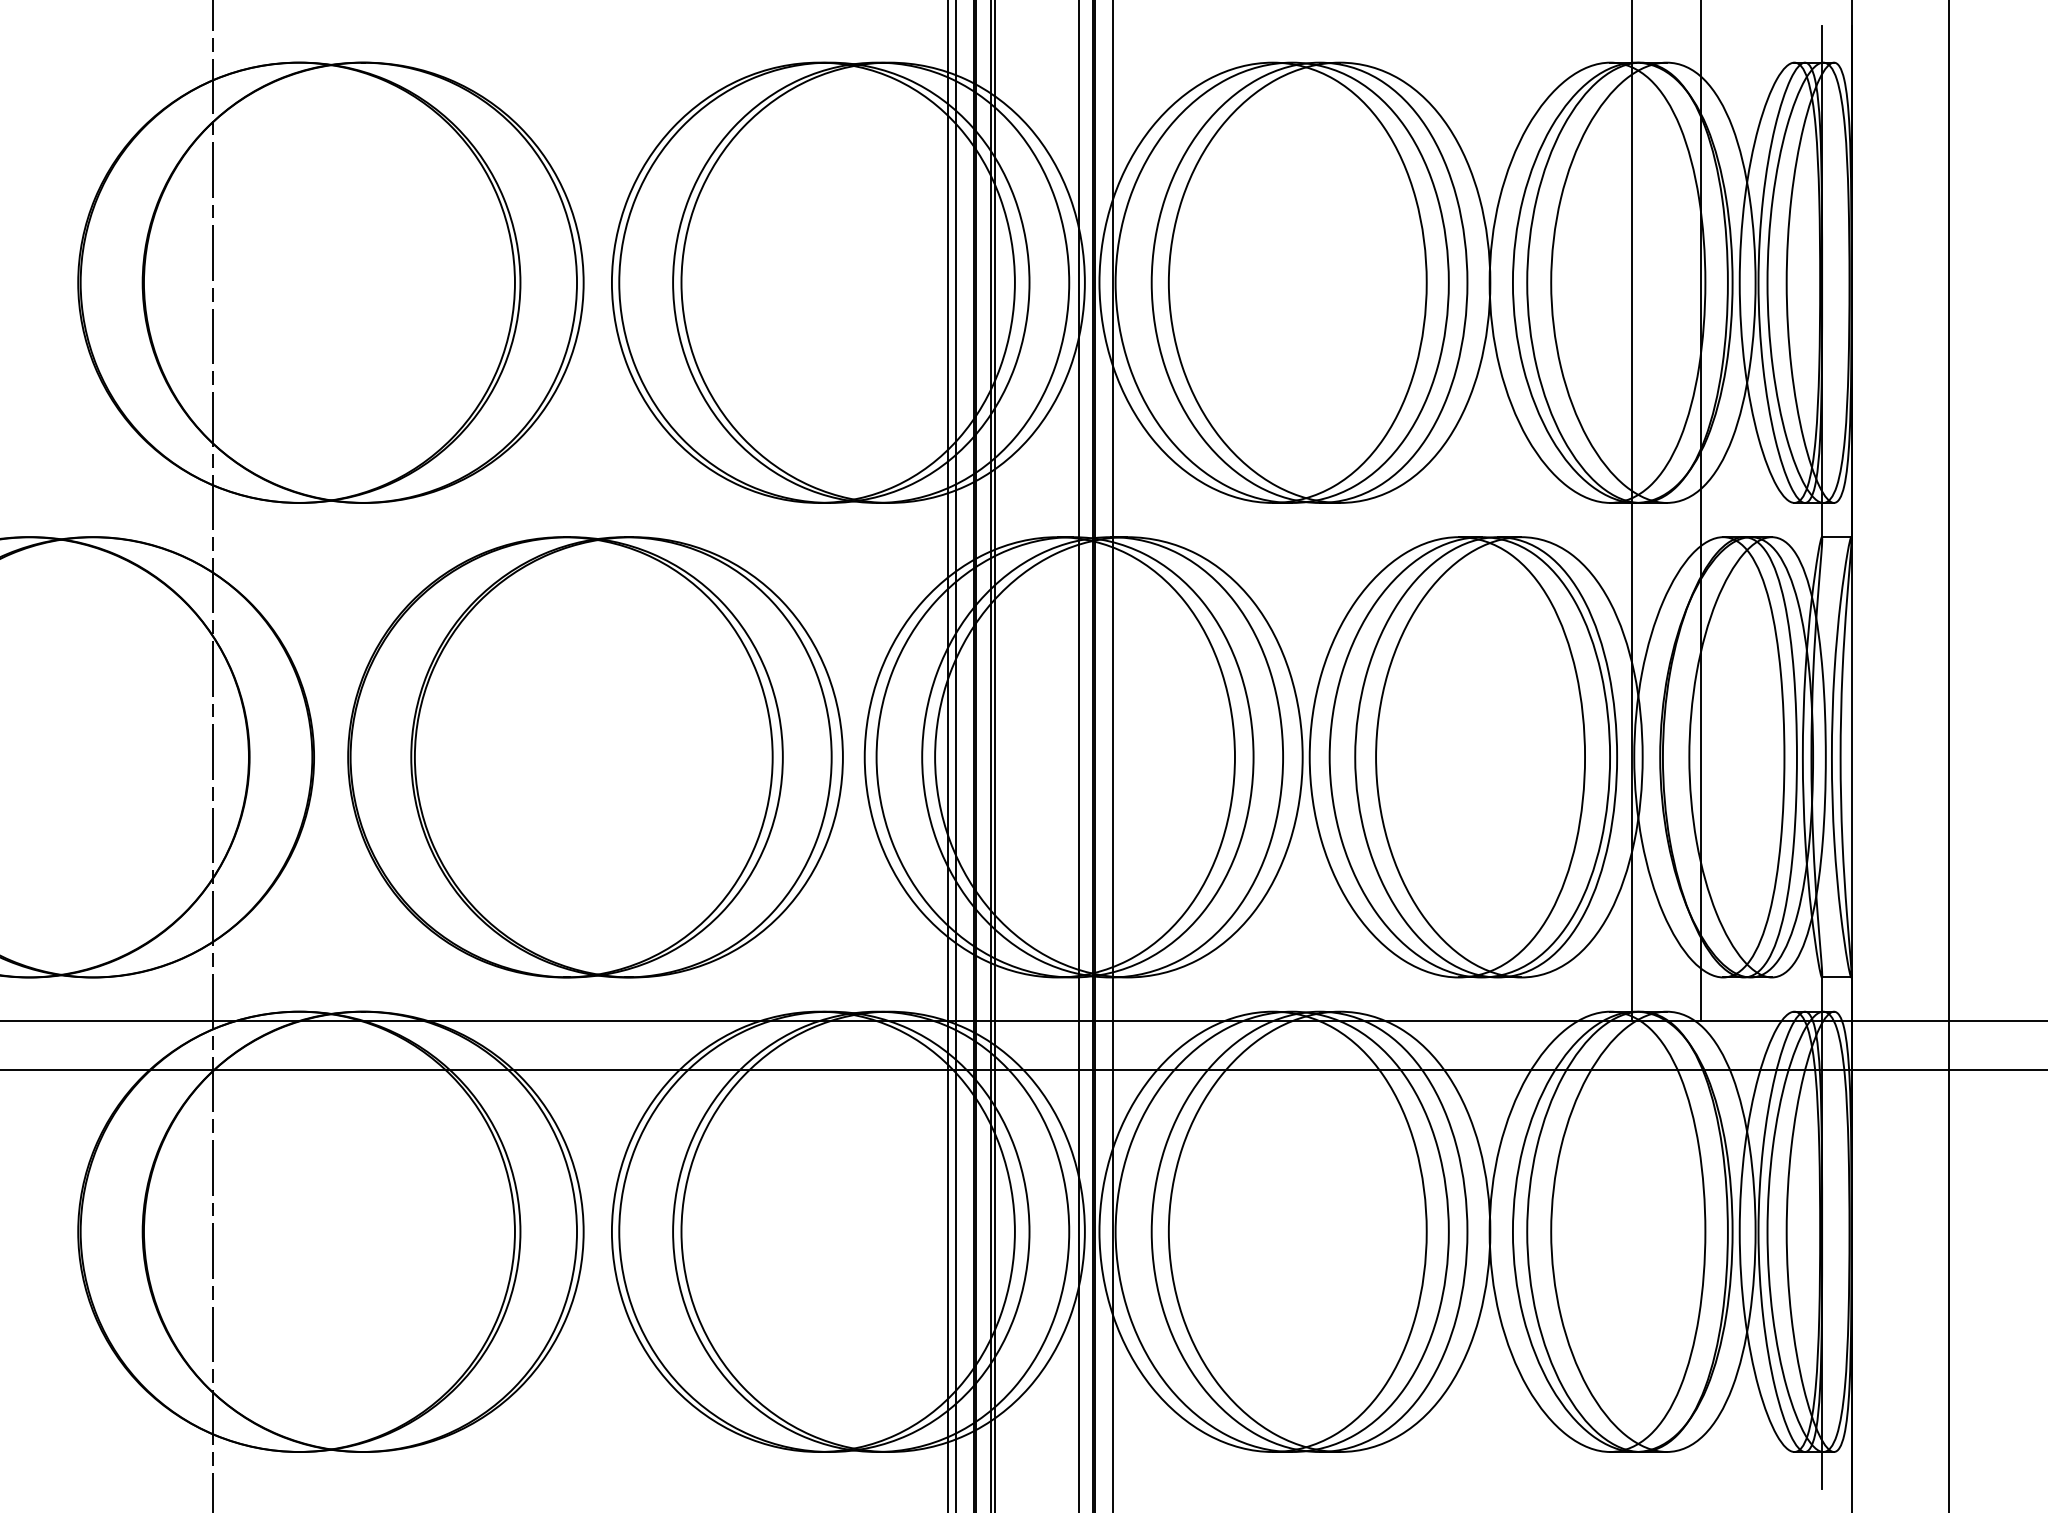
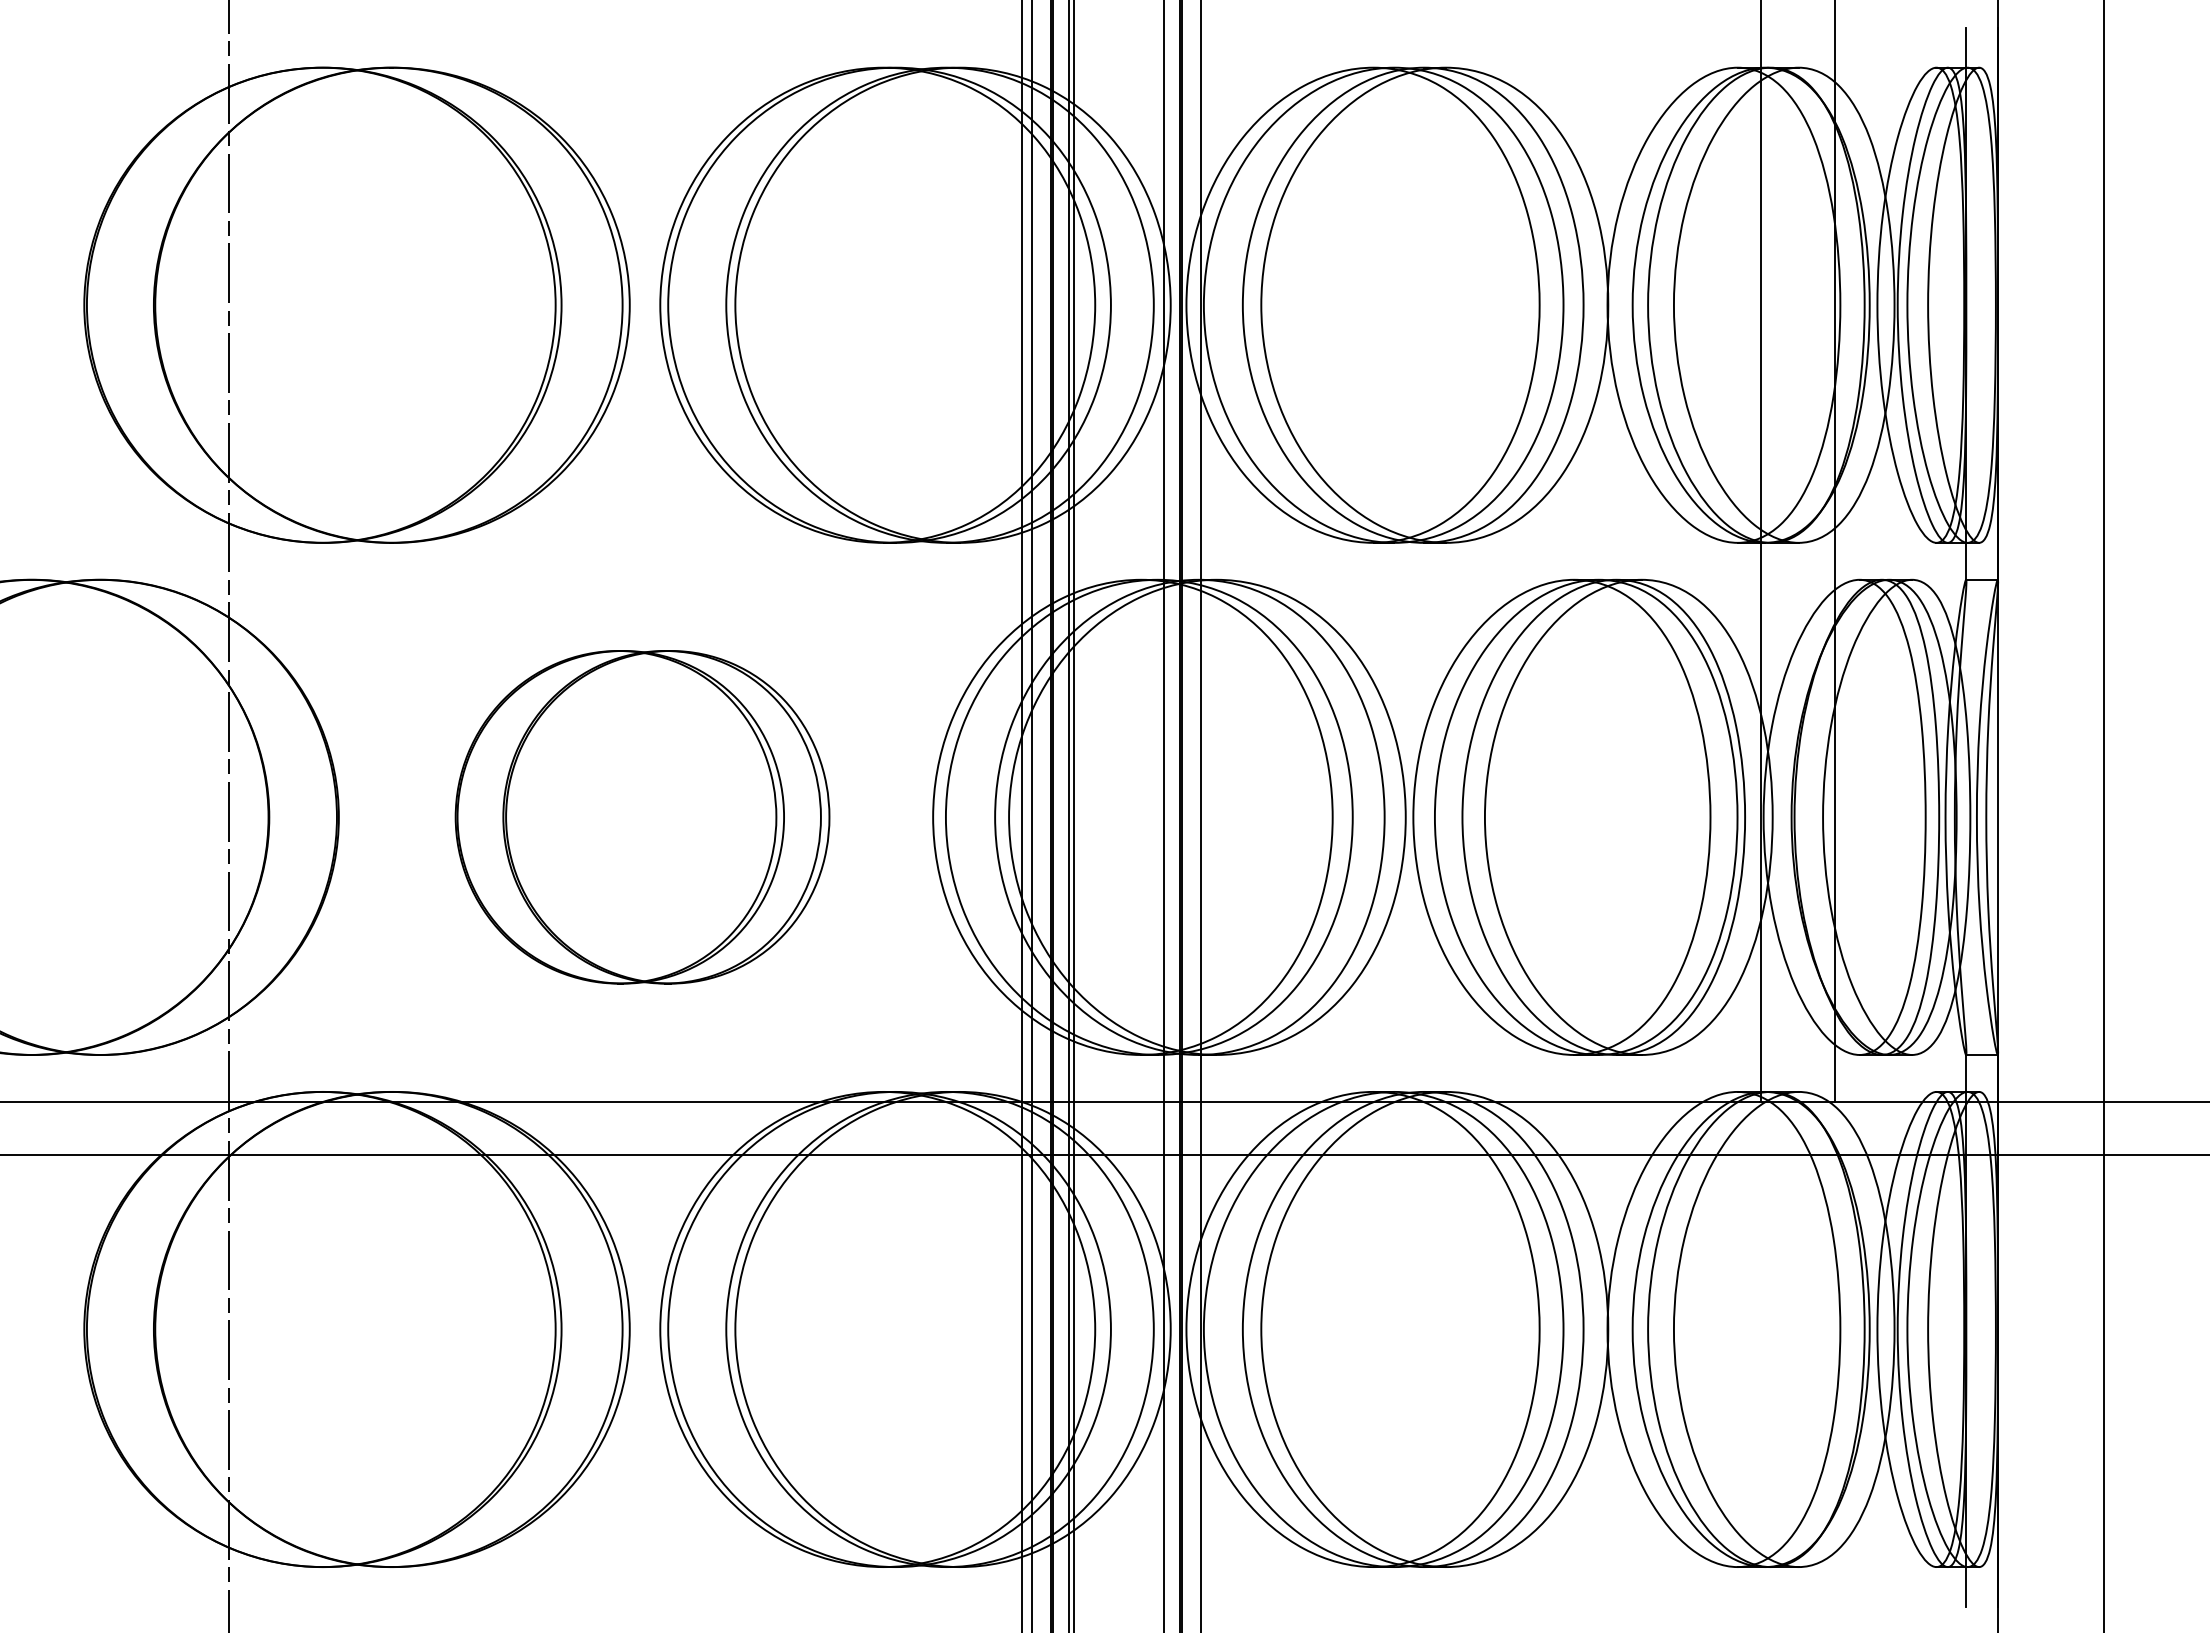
part: (595, 756) -> (642, 816), size x0.7

